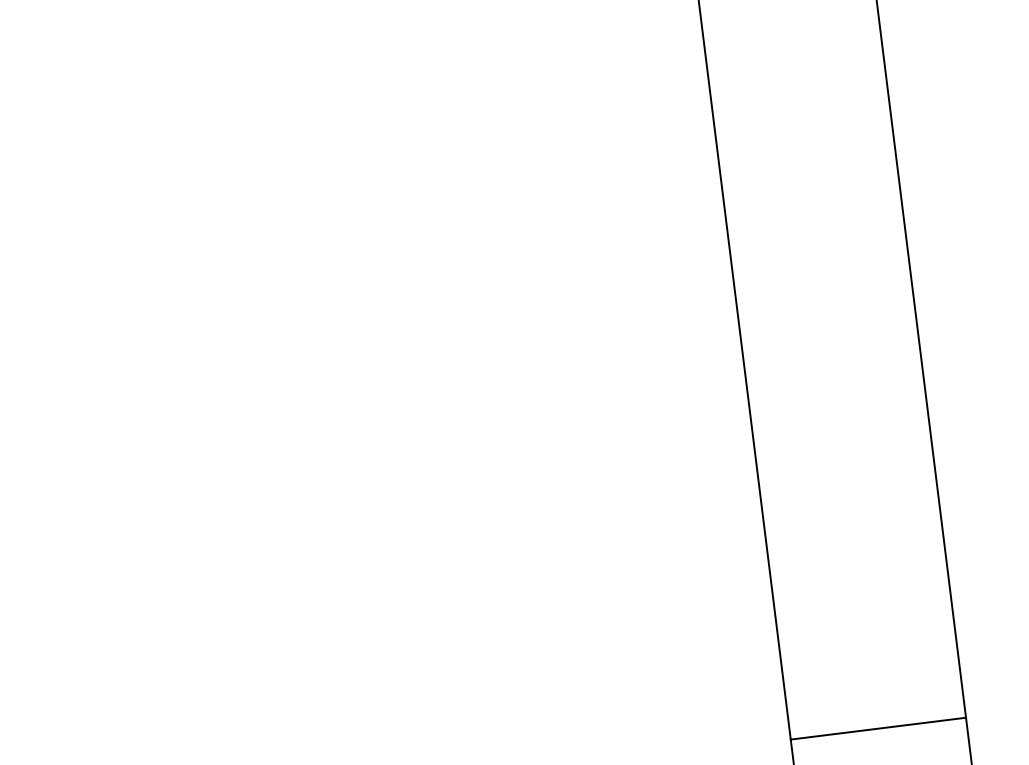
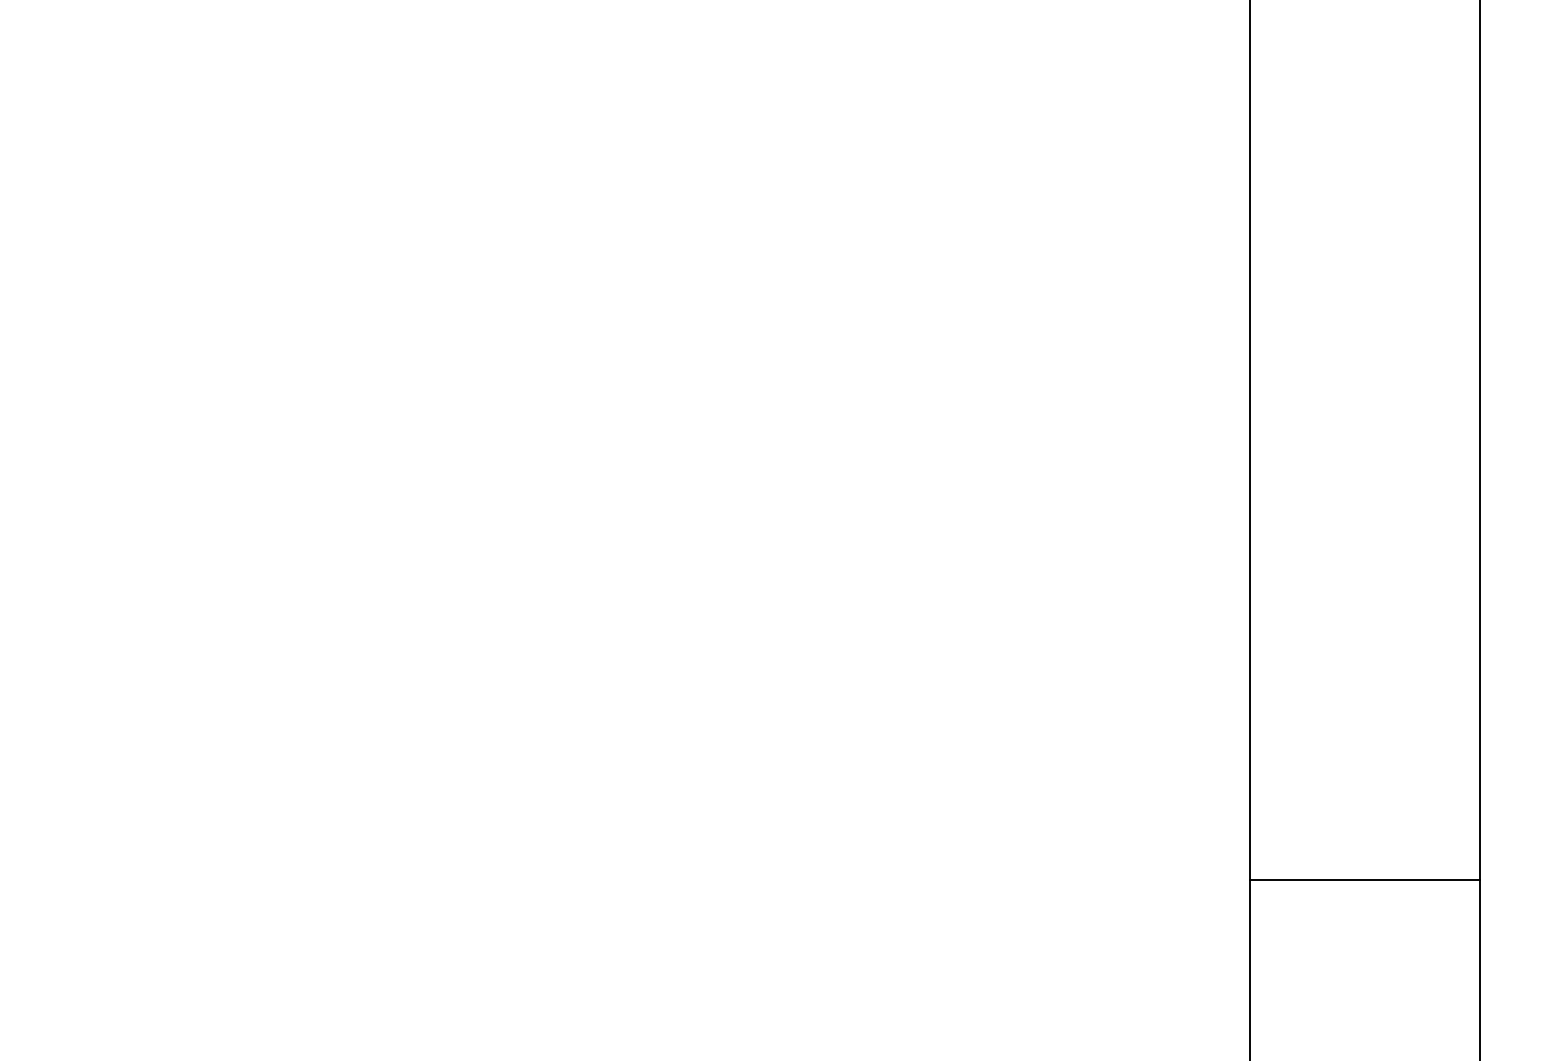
line: (878, 728) -> (1364, 880), moved

